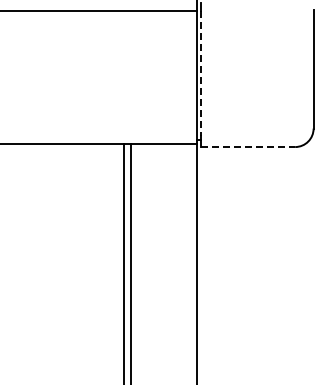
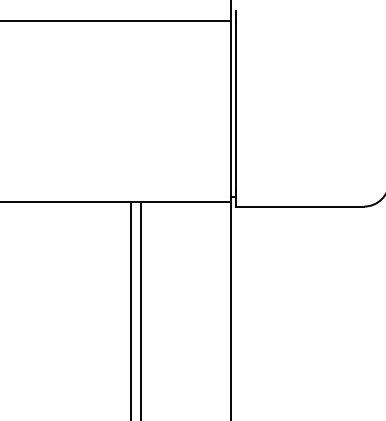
line: (201, 73) -> (236, 106), dashed -> solid
line: (248, 147) -> (300, 207), dashed -> solid

